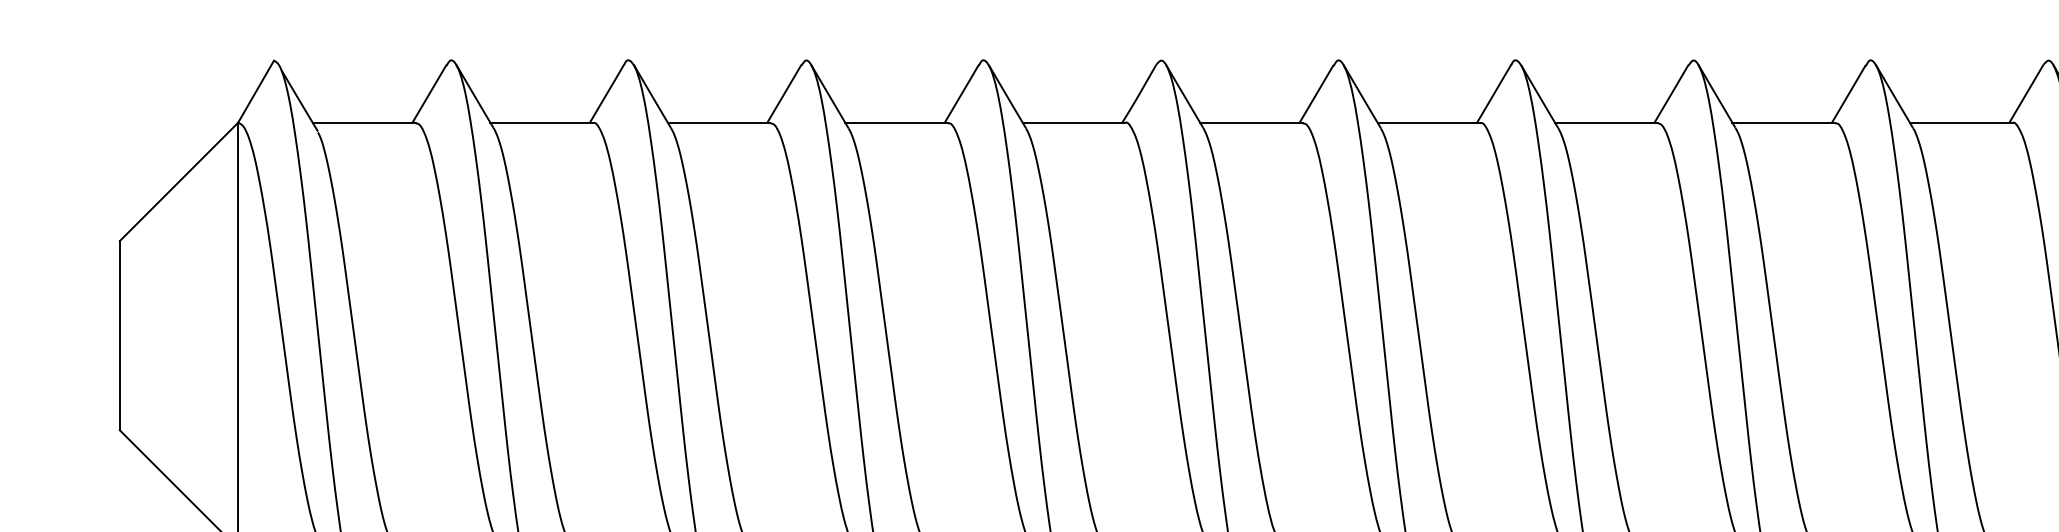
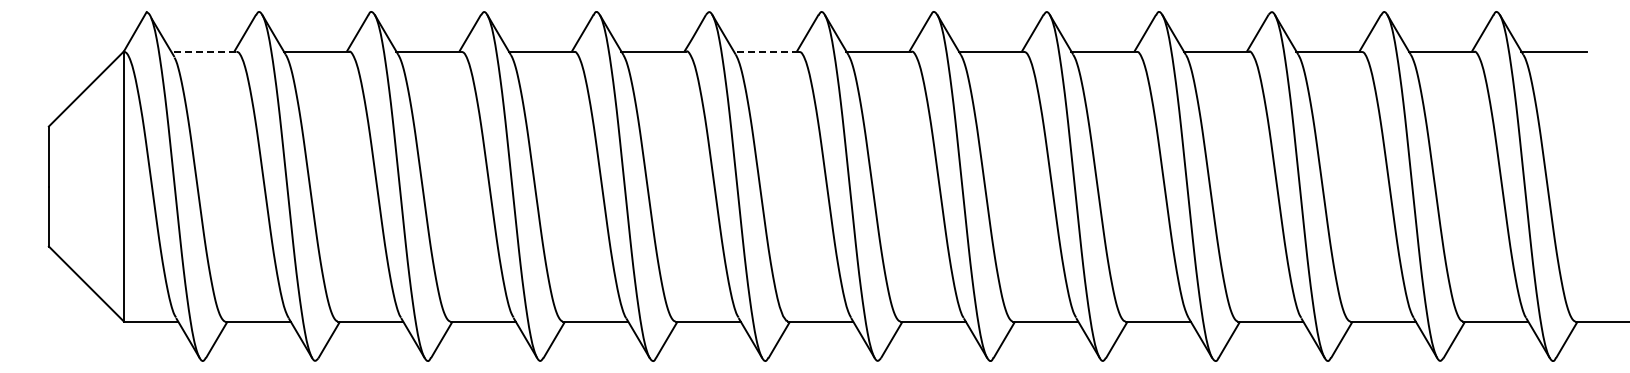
line: (363, 122) -> (203, 51), solid -> dashed
line: (1251, 122) -> (766, 51), solid -> dashed

